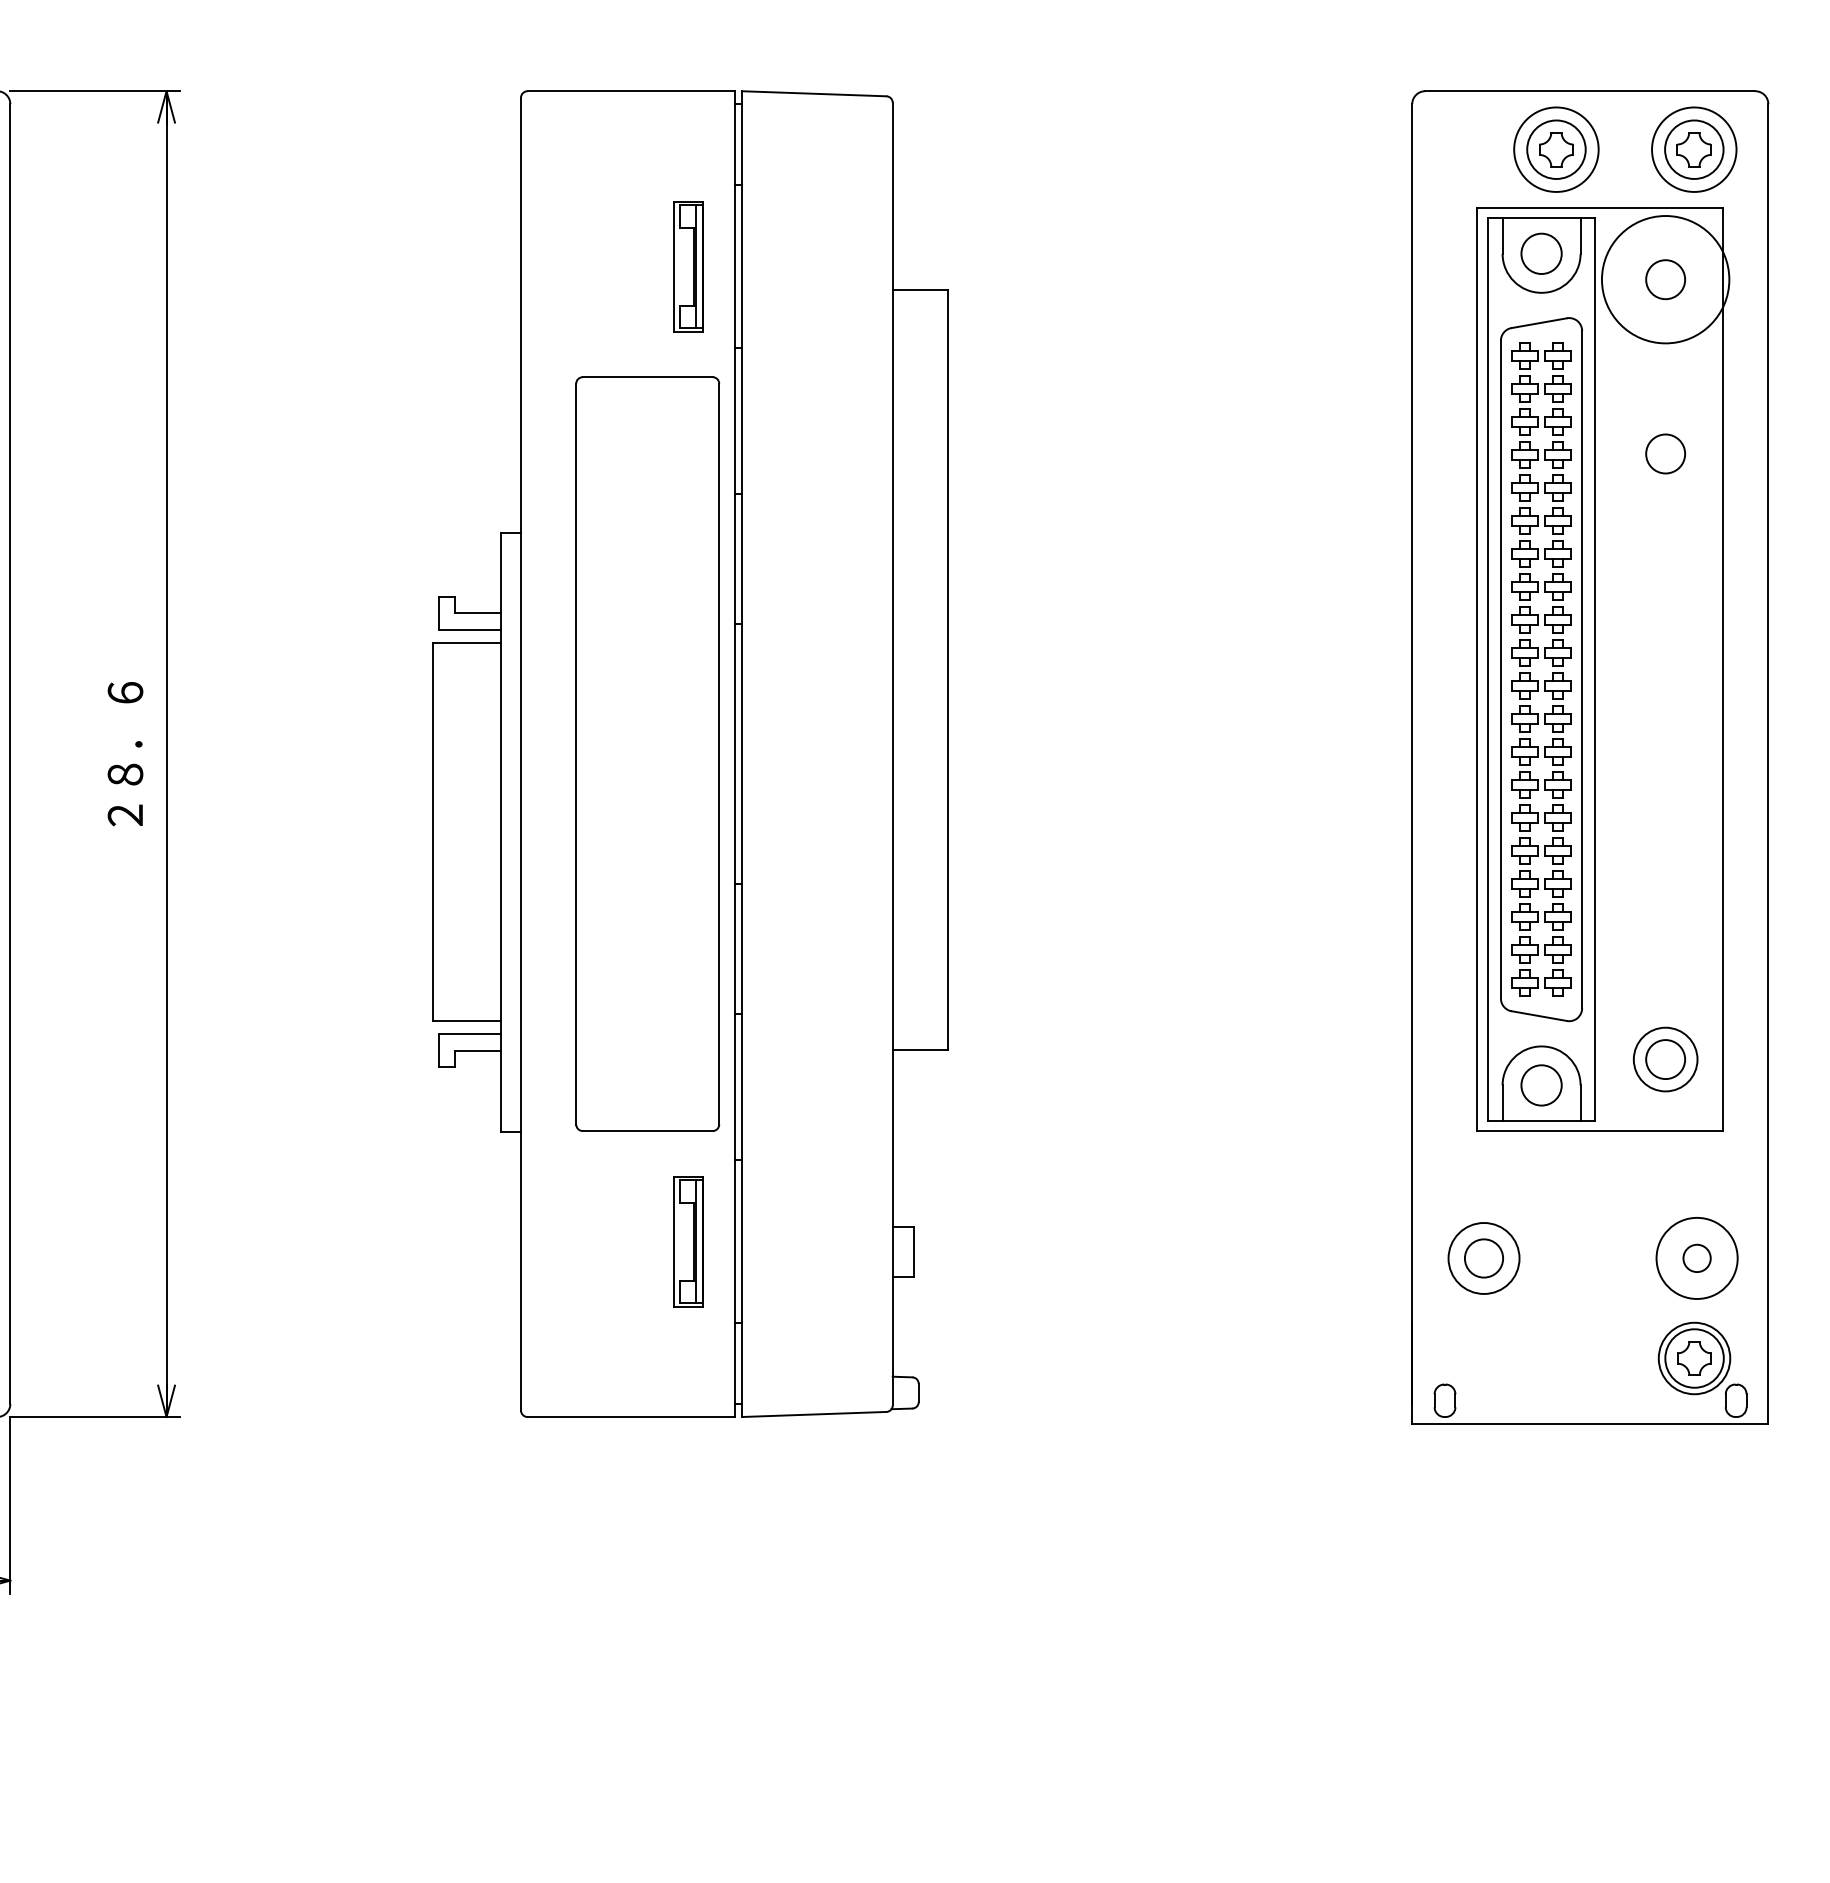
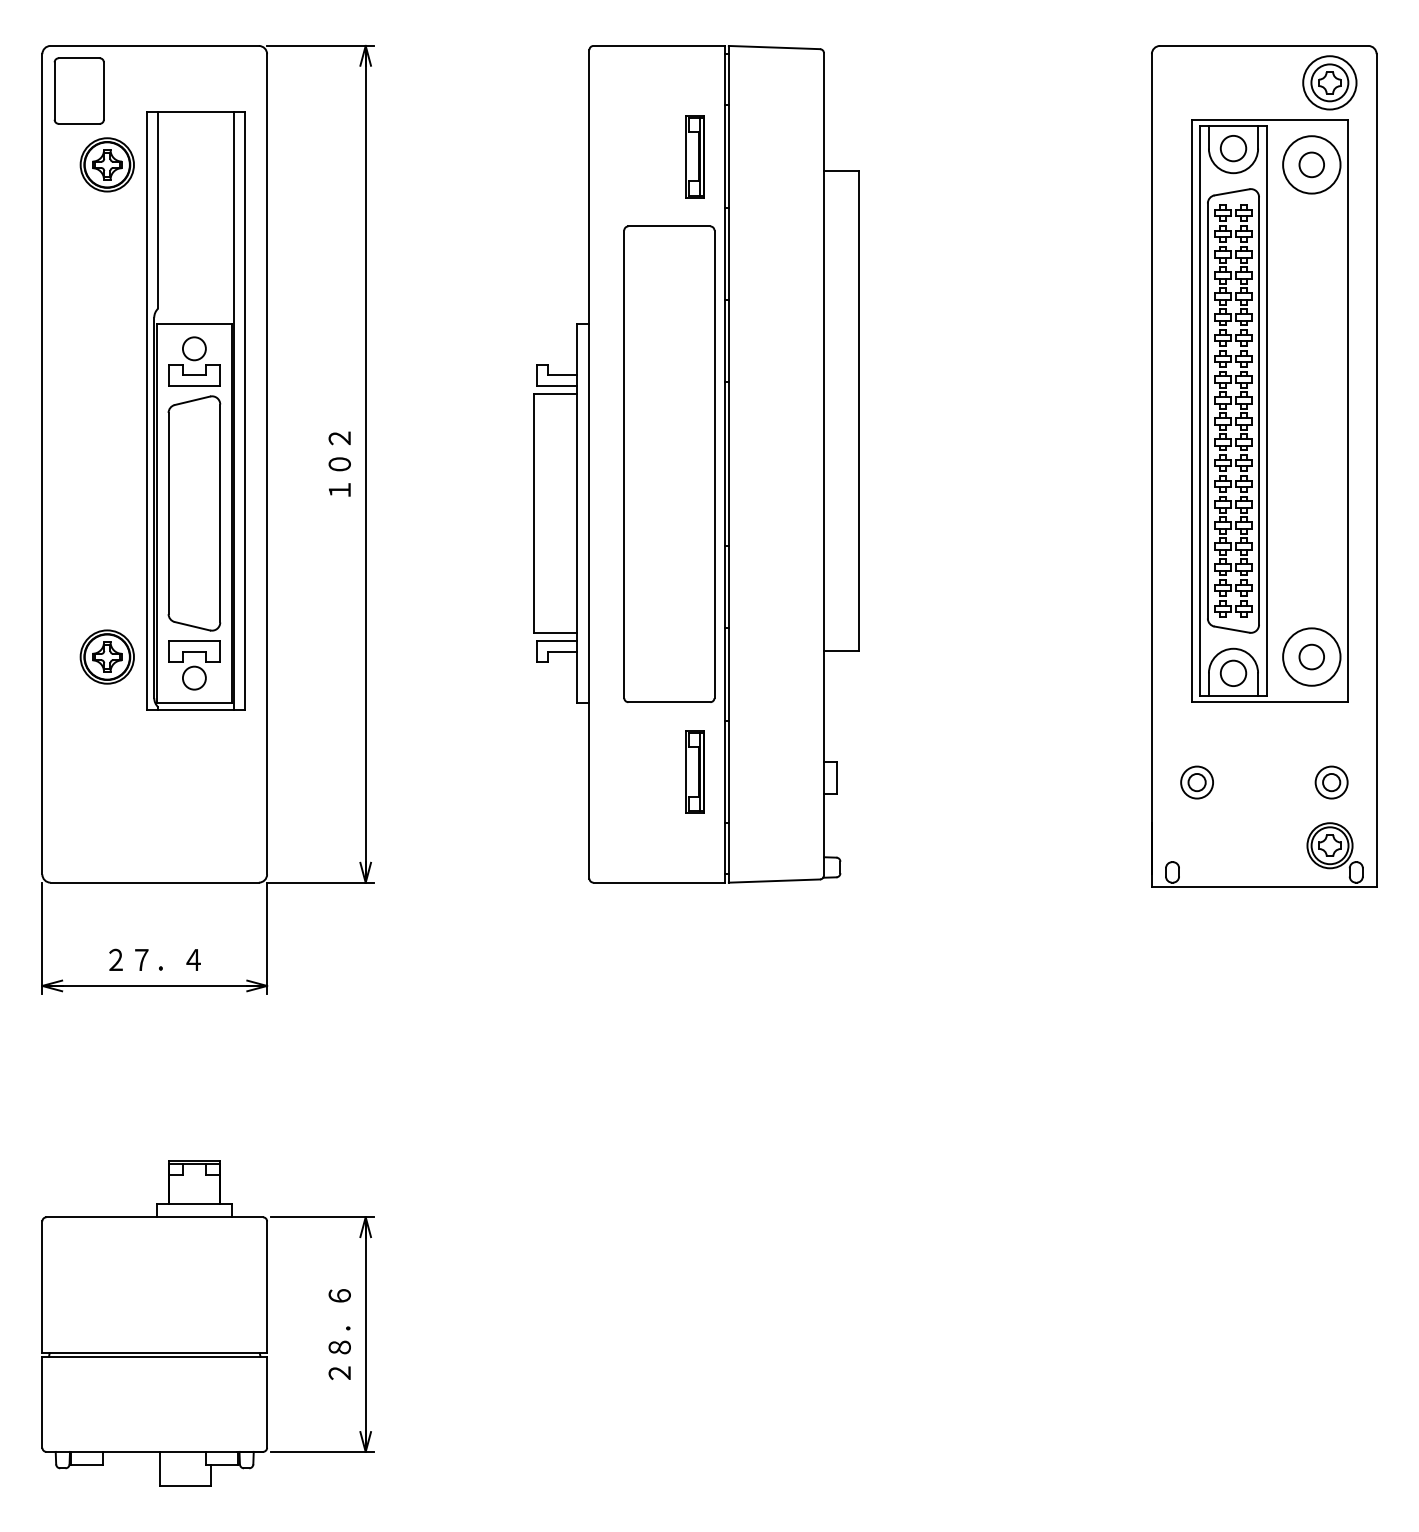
part: (1555, 149) -> (1242, 82), removed
circle: (1665, 279) -> (1311, 164), size x0.71
circle: (1665, 453) -> (1311, 274), removed
text: (125, 752) -> (339, 463), ２８．６ -> １０２
circle: (1665, 1058) -> (1311, 656), size x1.43
part: (1482, 1258) -> (1196, 782), size x0.71
circle: (1696, 1258) -> (1331, 782), size x0.62

